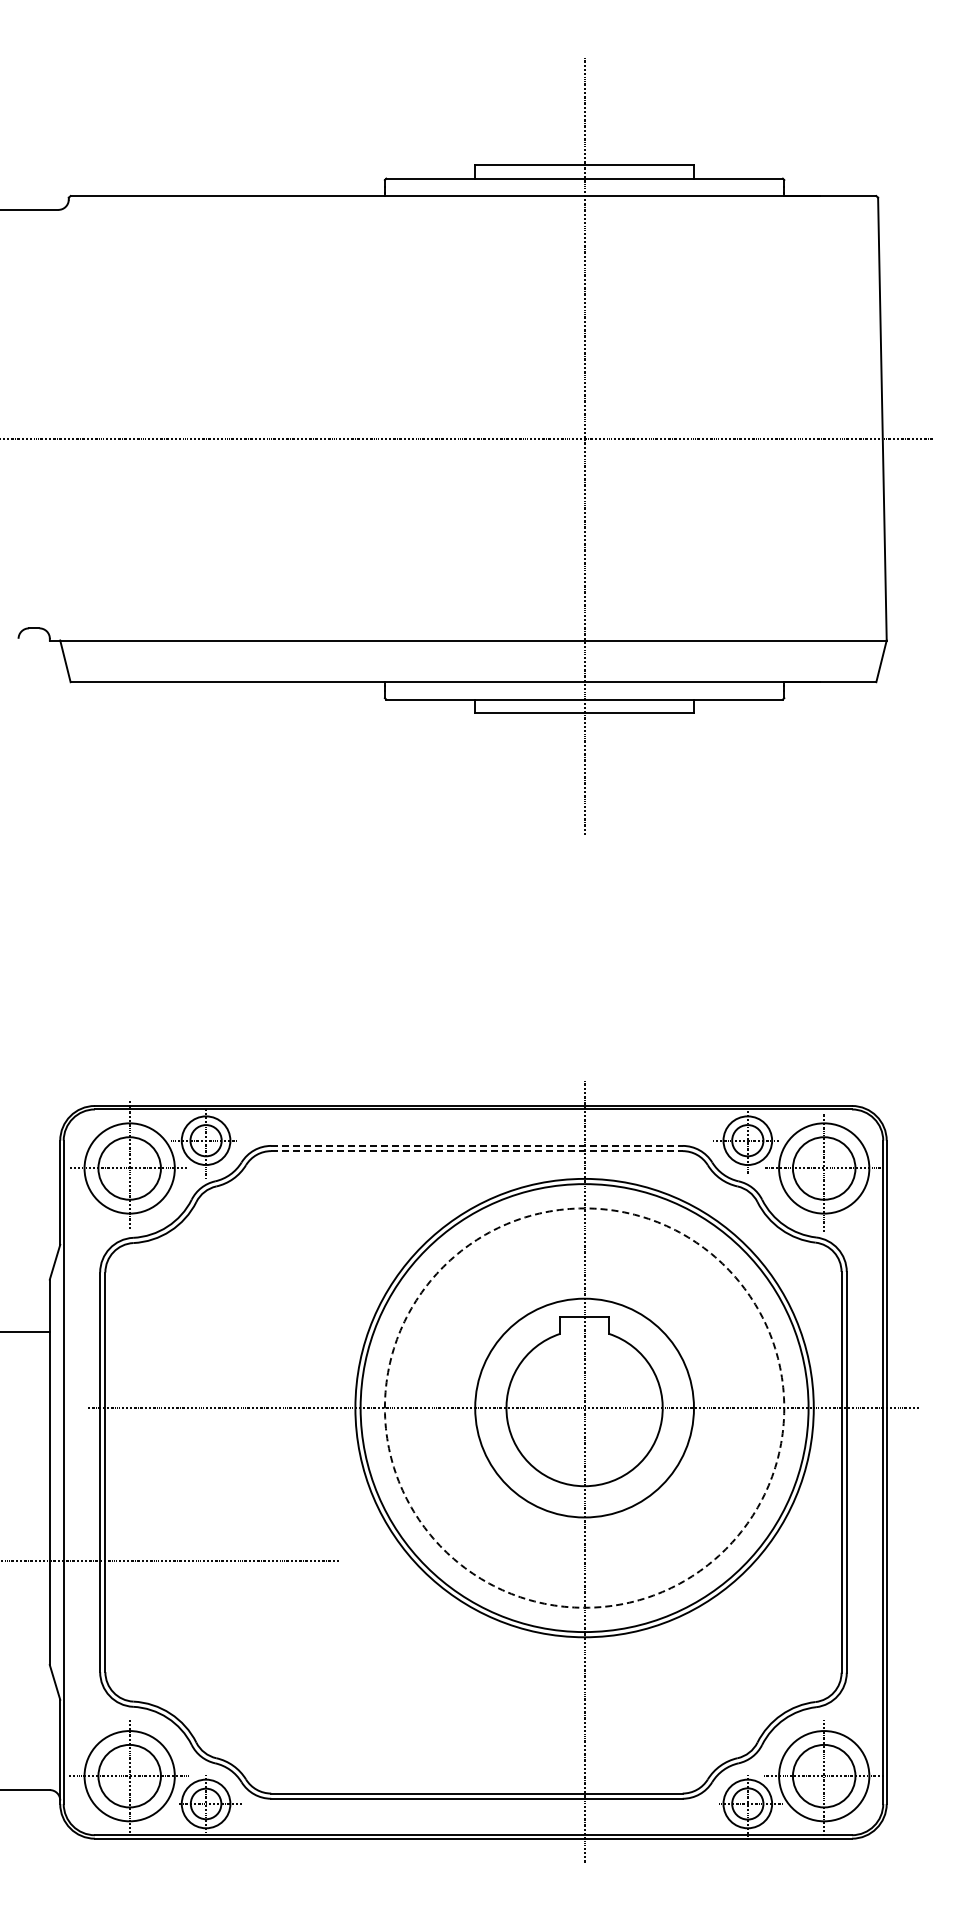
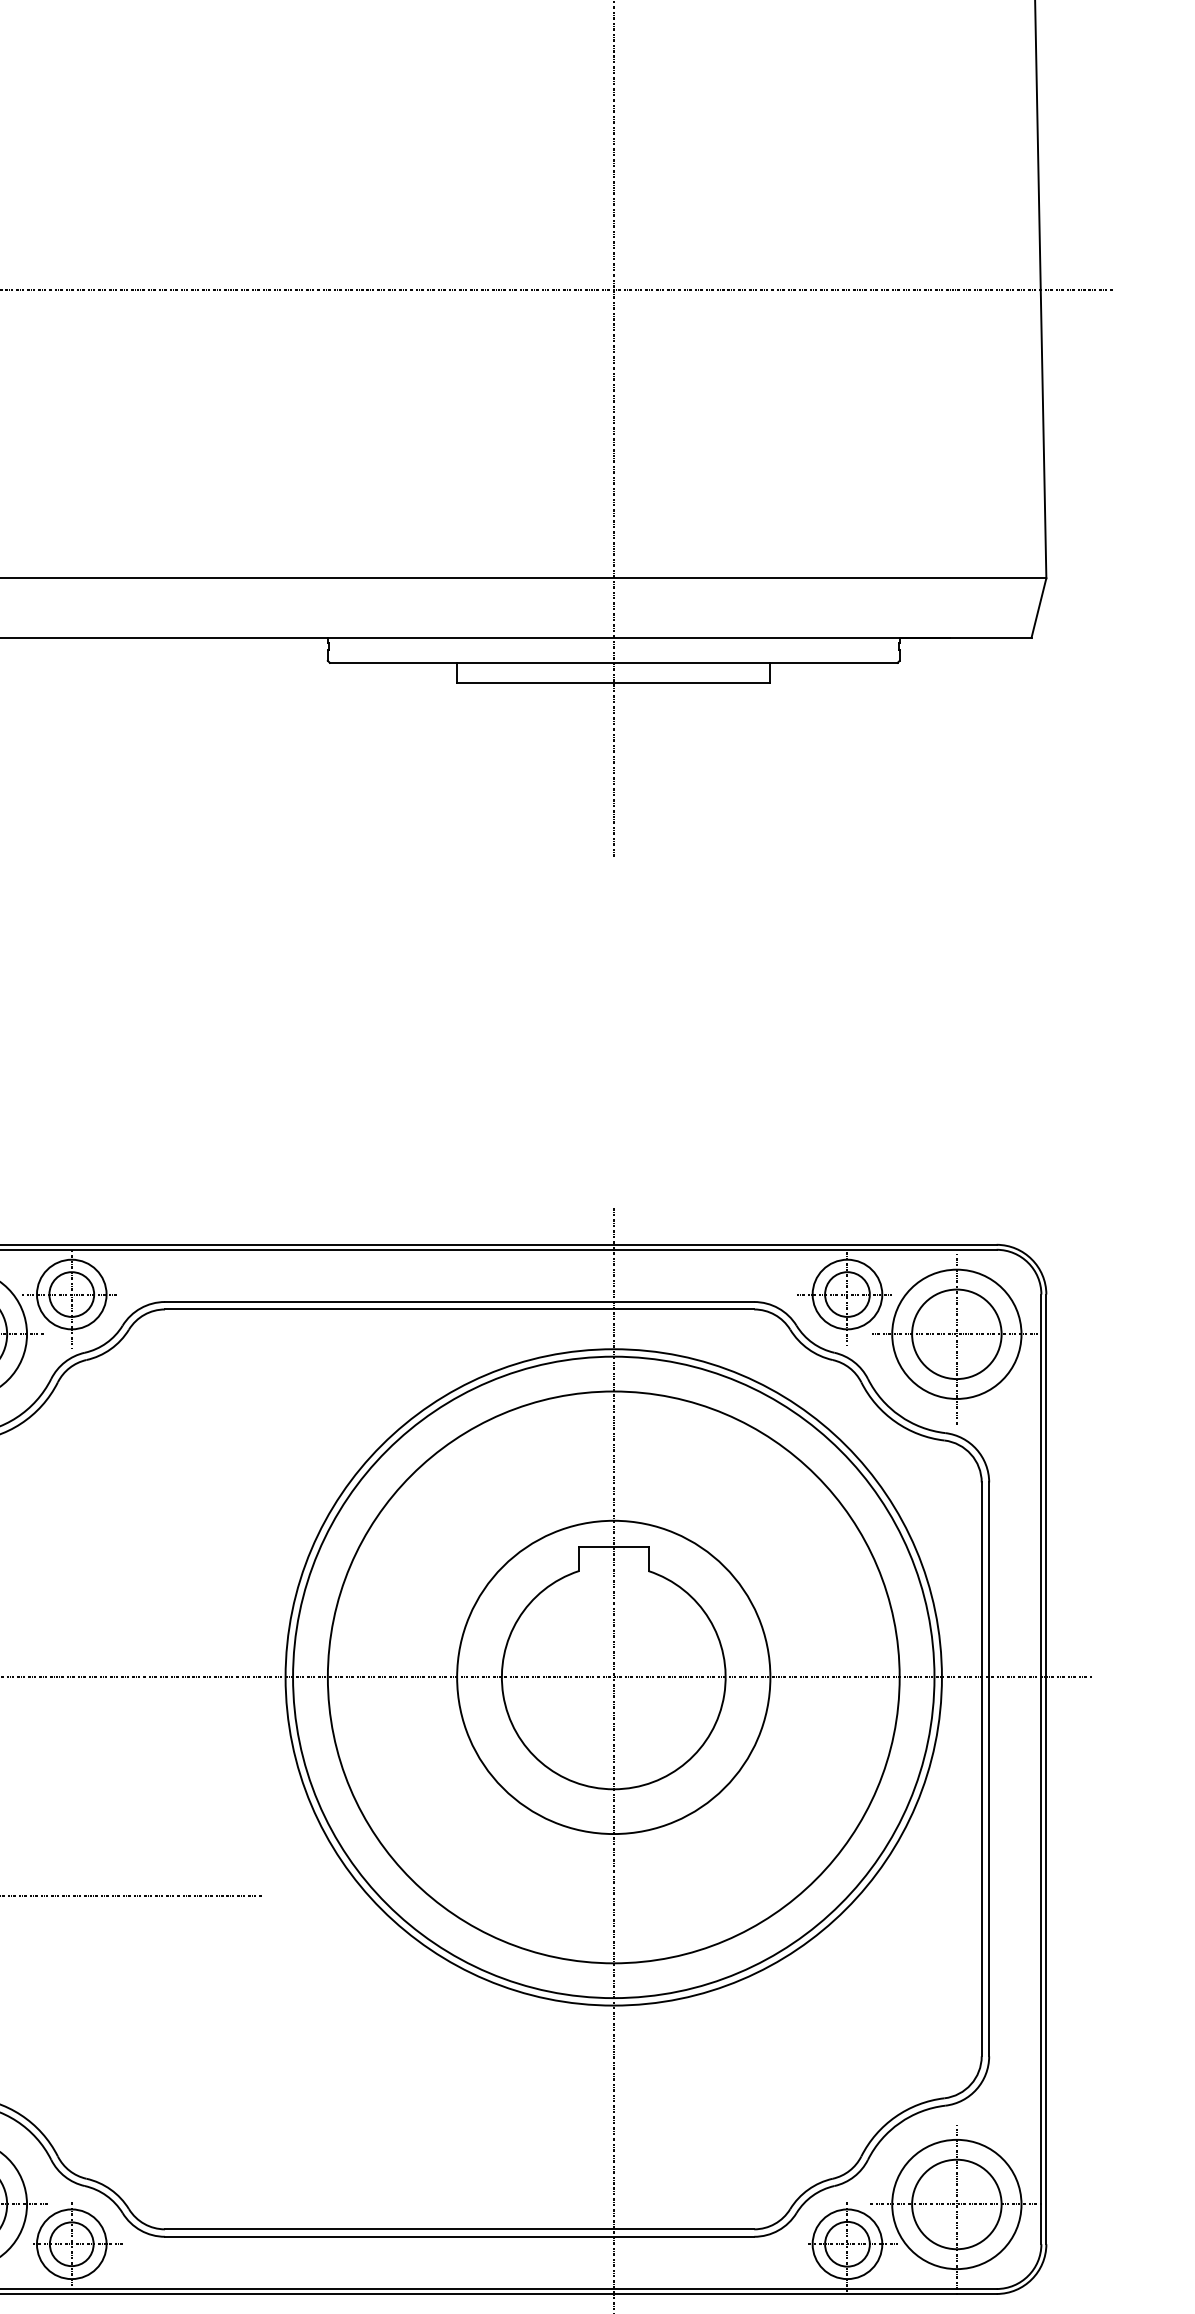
line: (476, 1145) -> (458, 1301), dashed -> solid
line: (476, 1151) -> (458, 1309), dashed -> solid
circle: (584, 1407) -> (613, 1676), dashed -> solid

